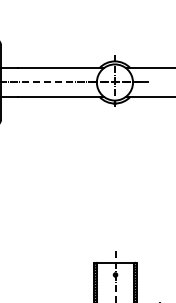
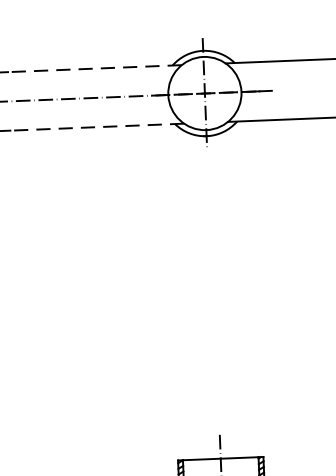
line: (61, 68) -> (95, 69), solid -> dashed
line: (61, 96) -> (97, 126), solid -> dashed

